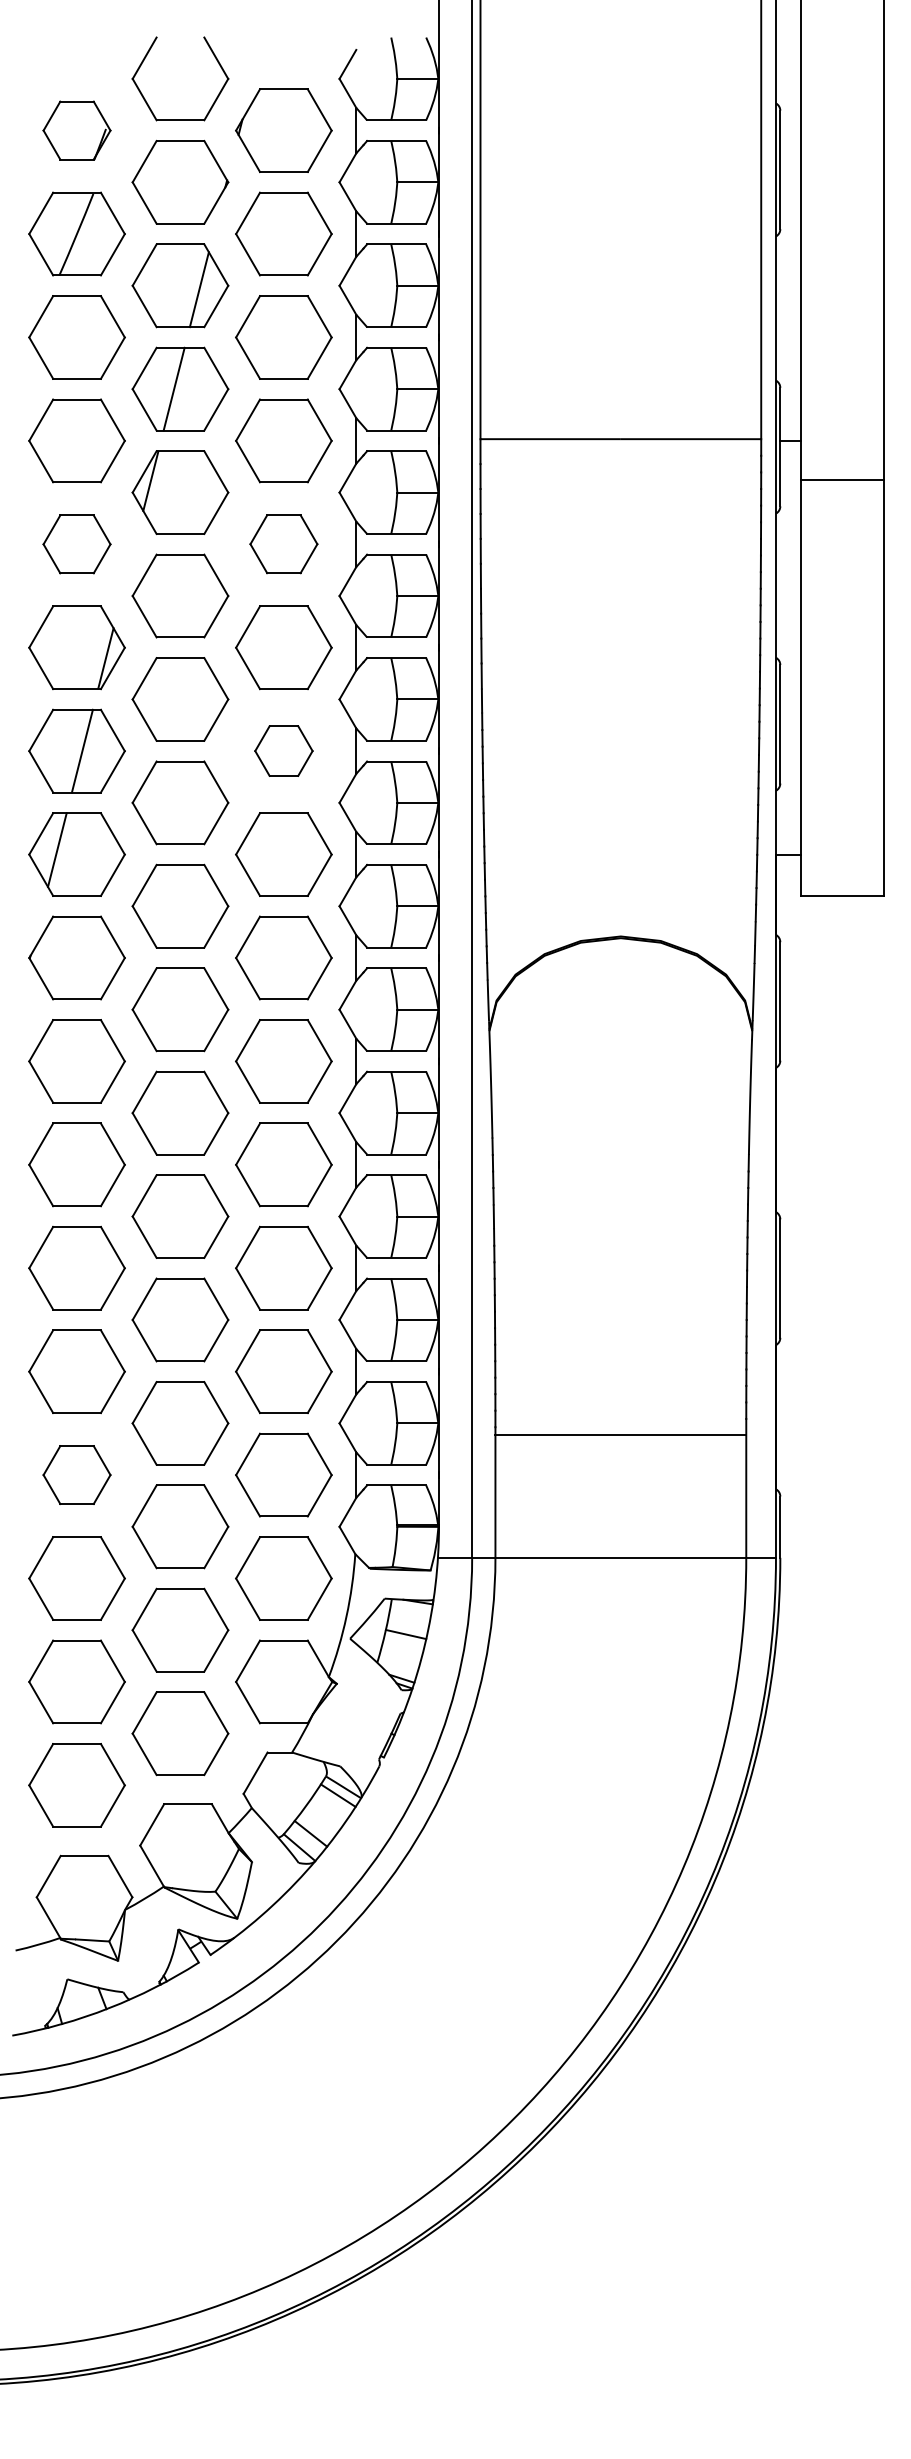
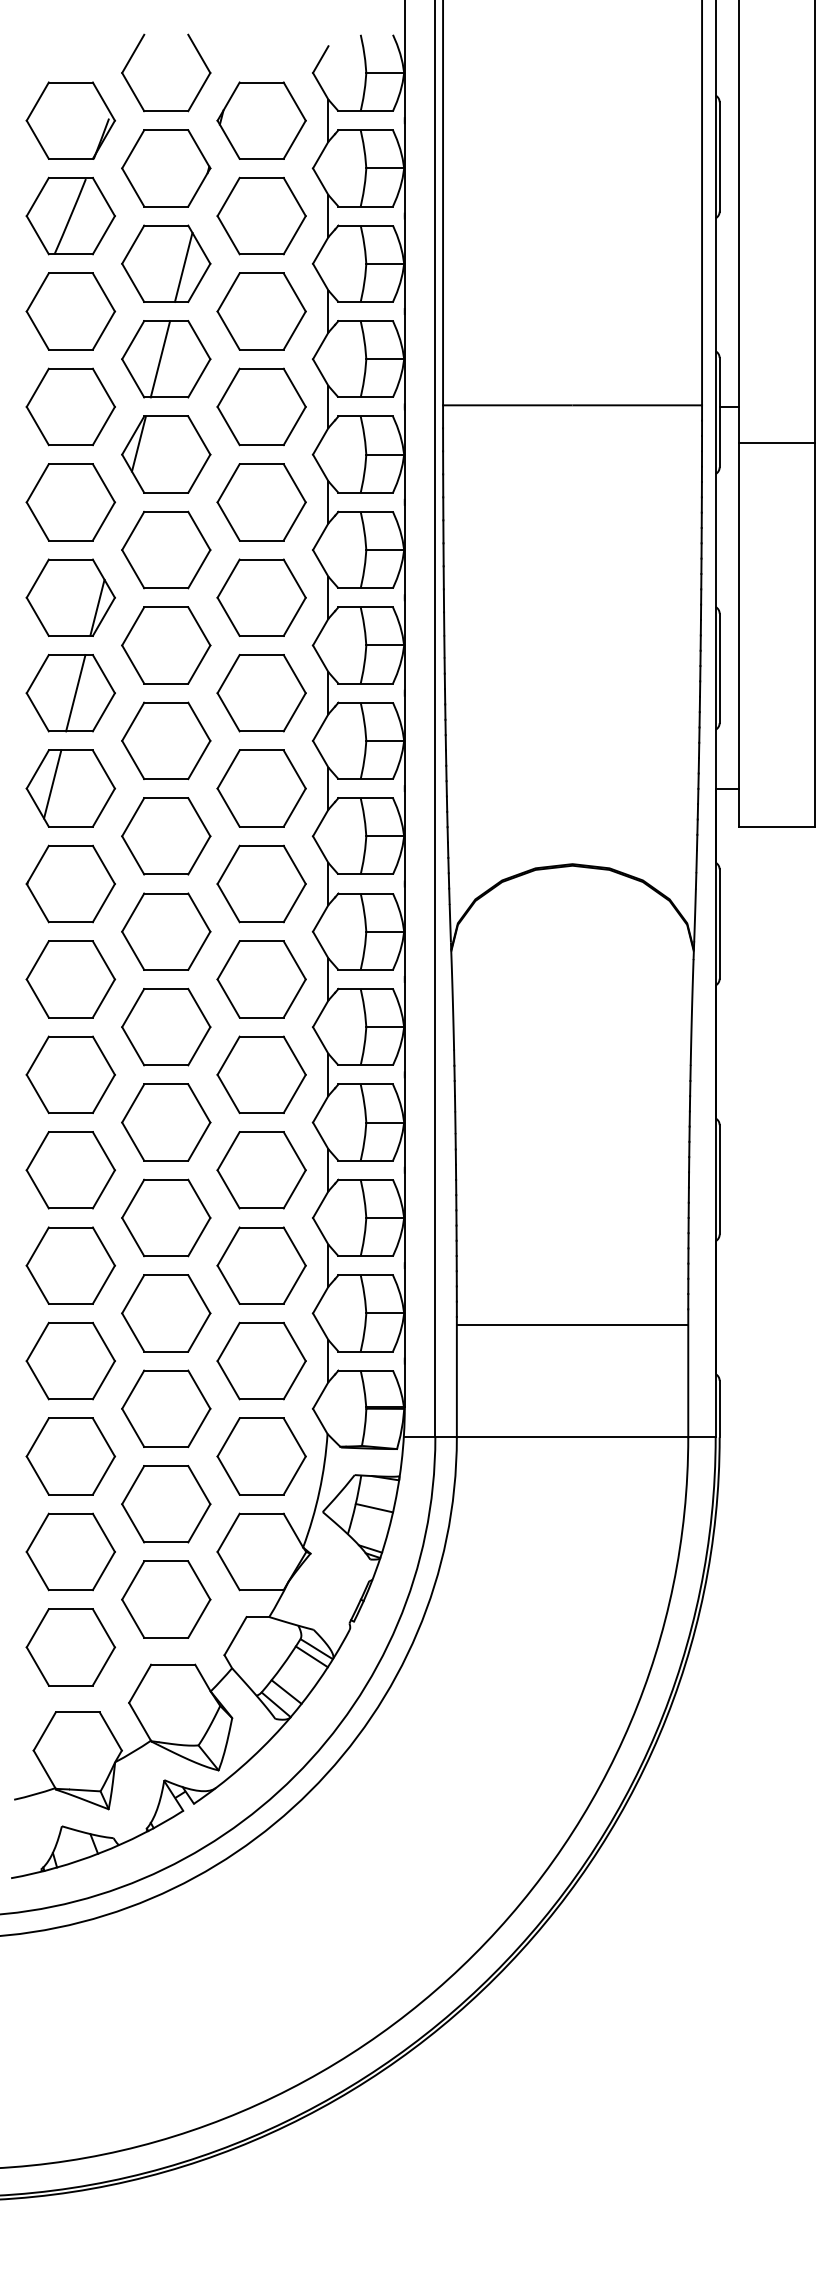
part: (76, 130) -> (70, 120), size x1.43
part: (283, 543) -> (261, 501), size x1.43
part: (76, 544) -> (70, 502), size x1.43
part: (283, 750) -> (261, 692), size x1.67
part: (76, 1474) -> (70, 1360), size x1.43

